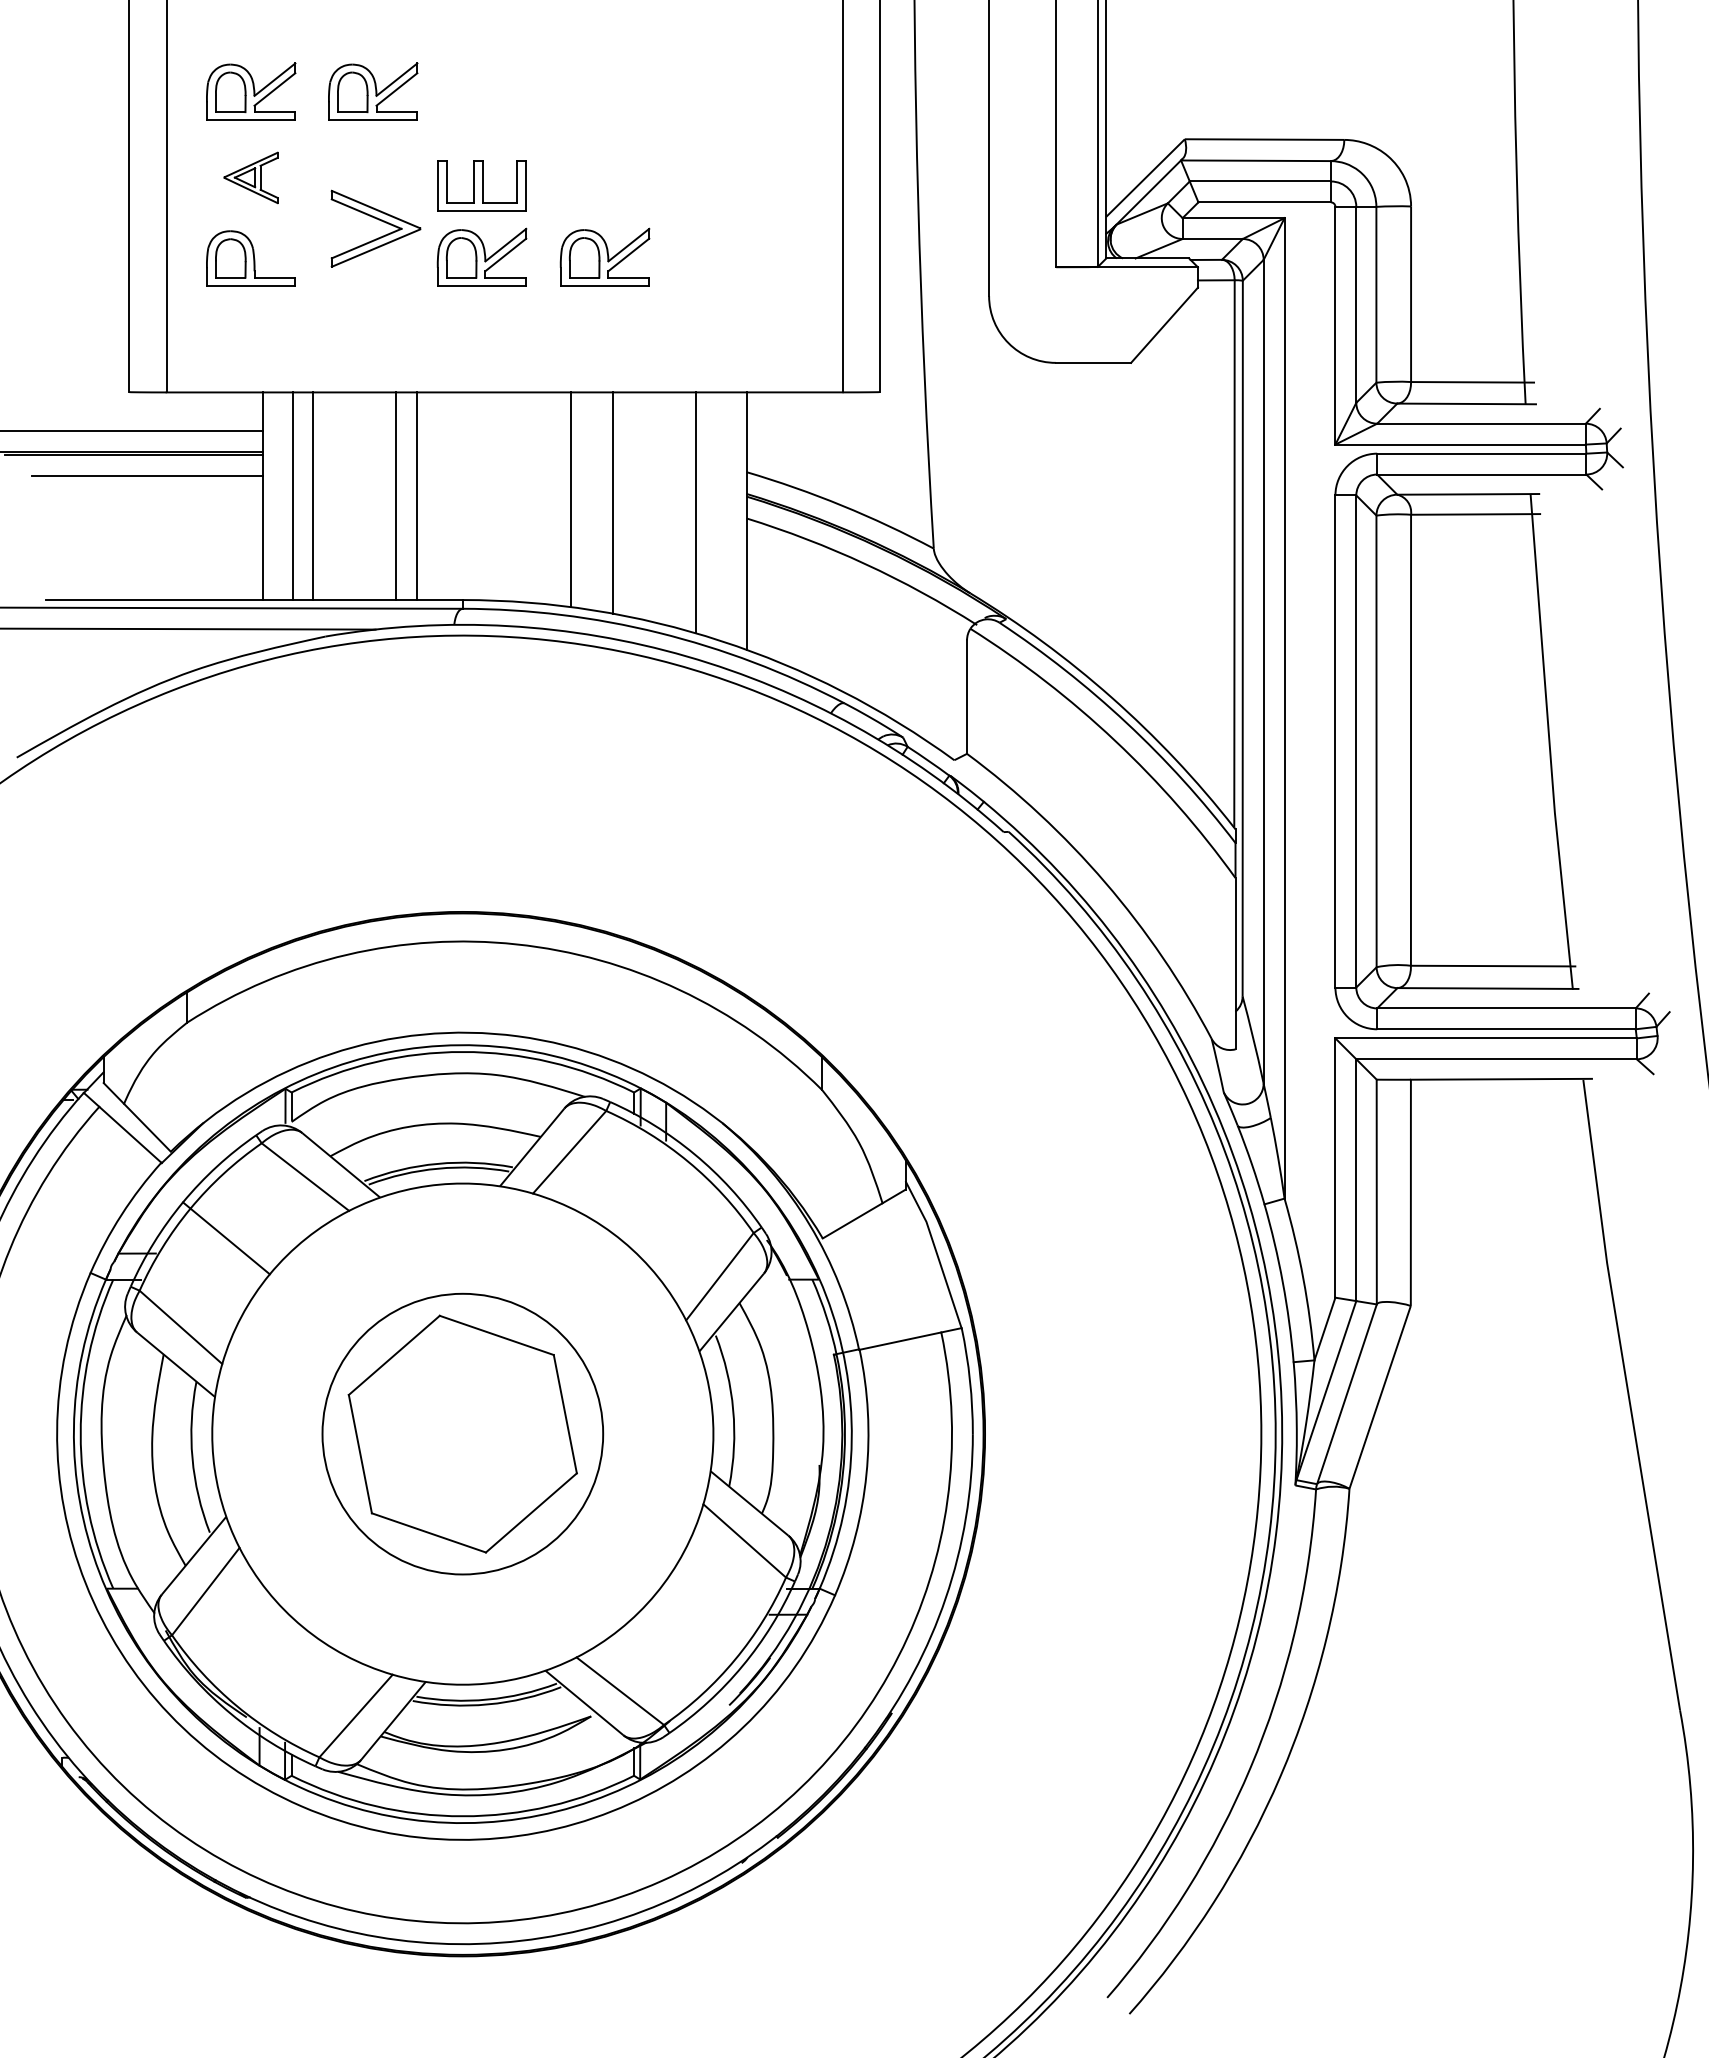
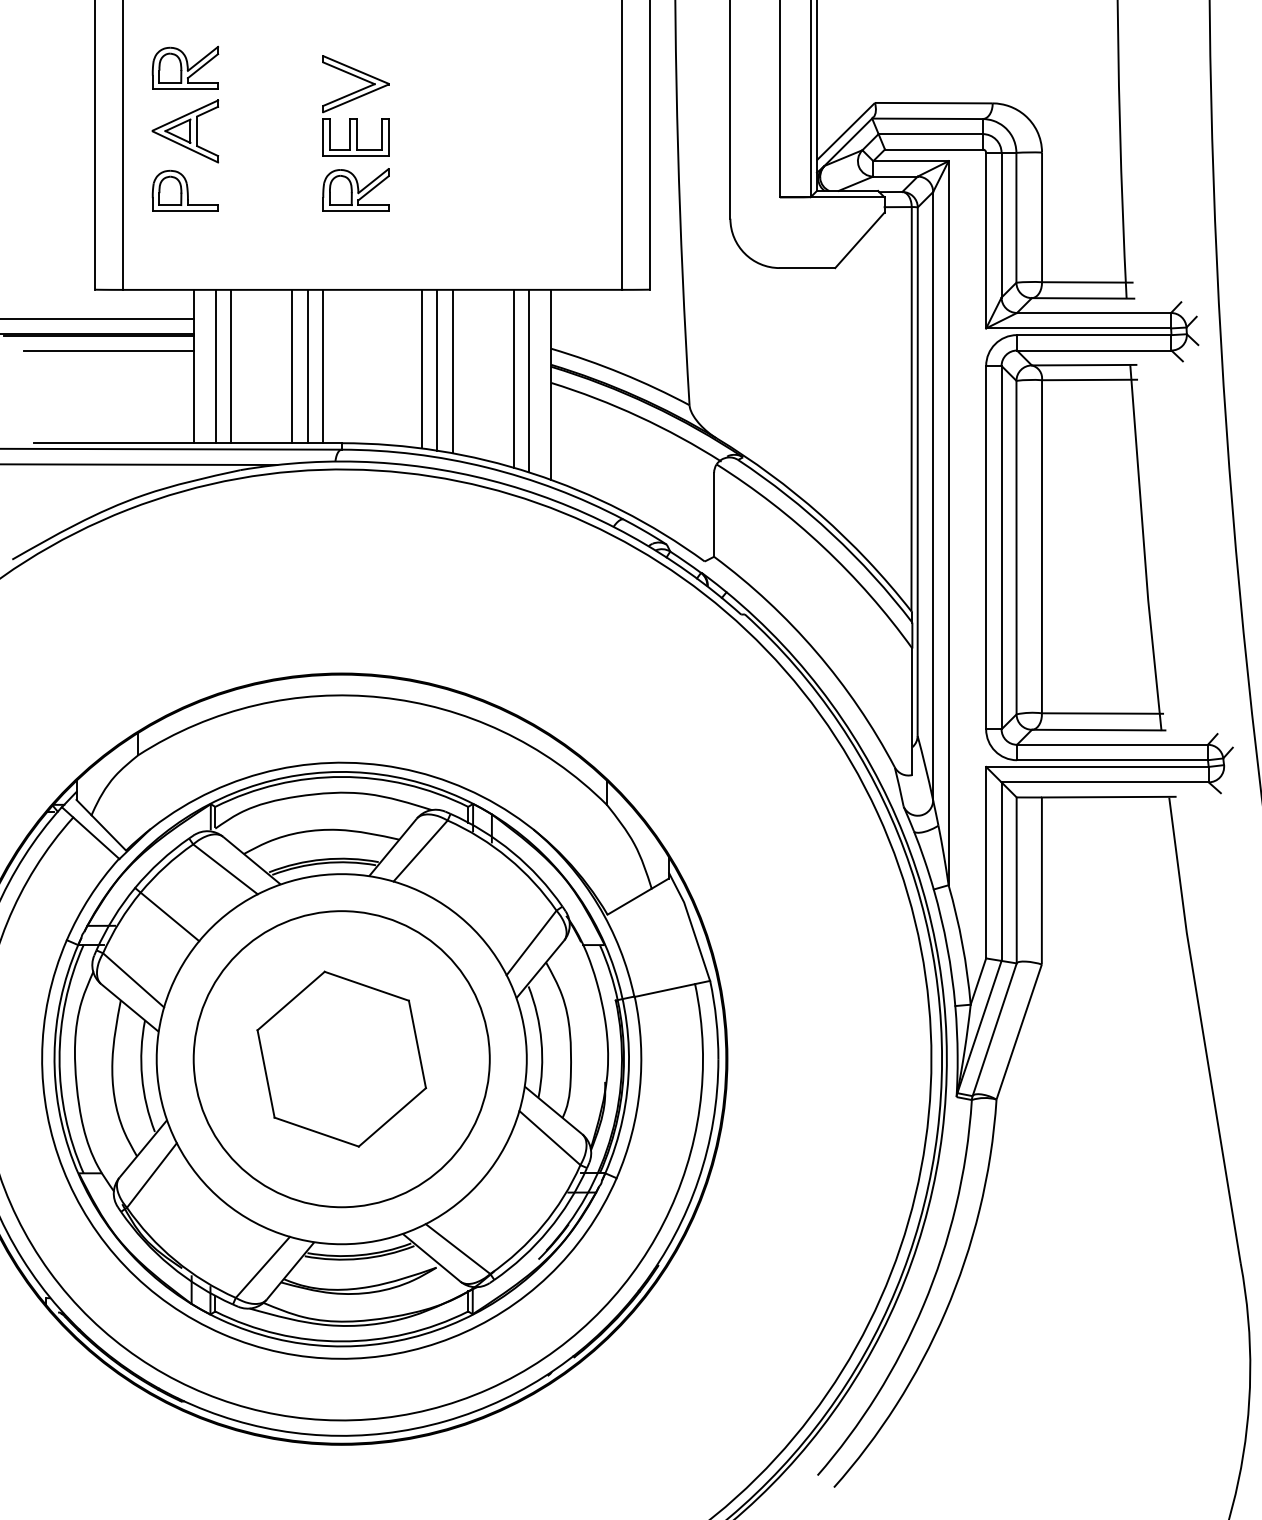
part: (373, 91) -> (275, 67), removed
part: (250, 177) -> (184, 131), size x1.67
part: (378, 220) -> (357, 77), moved
part: (604, 256) -> (446, 189), removed
line: (437, 496) -> (323, 366), added
line: (592, 501) -> (437, 370), added
line: (716, 515) -> (529, 380), added
circle: (462, 1433) -> (341, 1058), size x1.43

